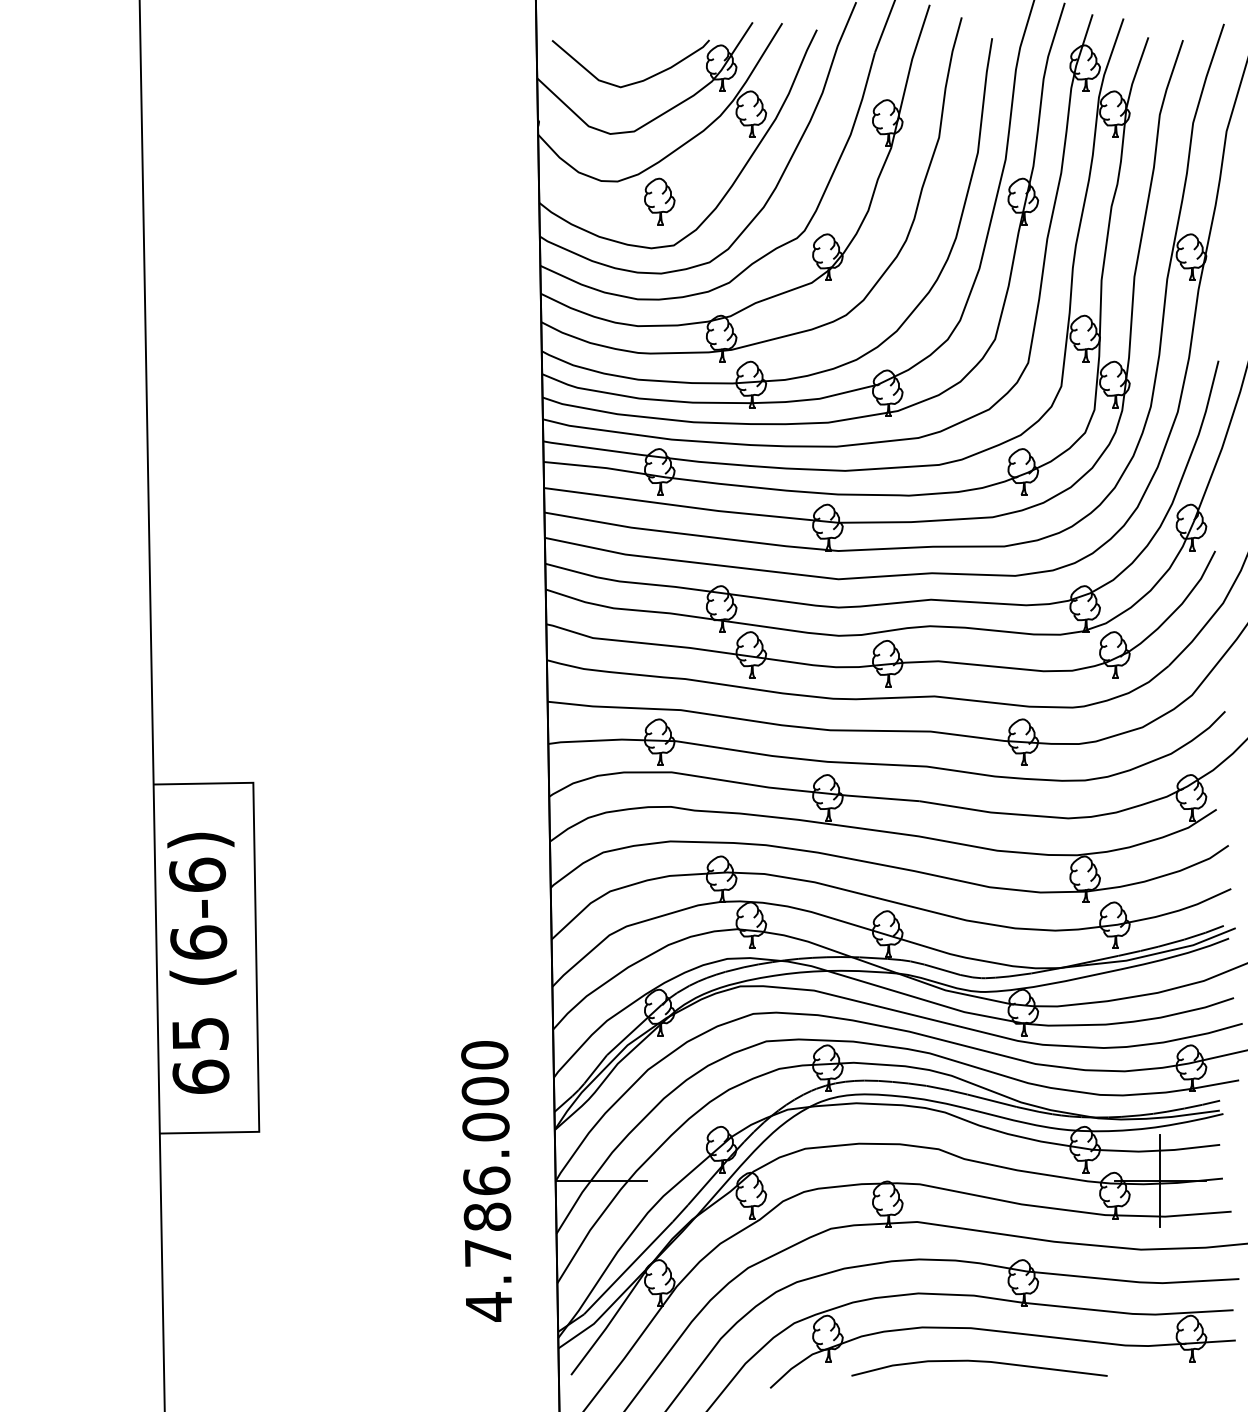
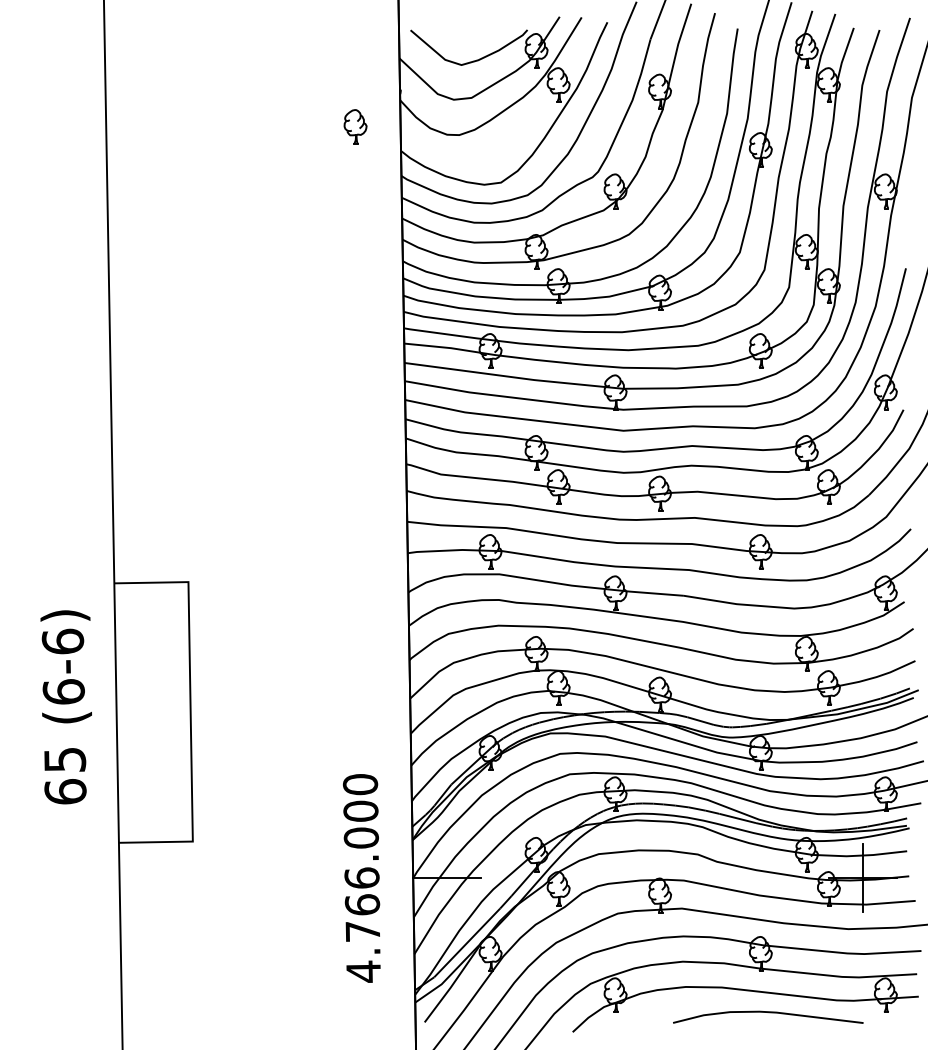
part: (659, 200) -> (355, 126), moved
text: (200, 963) -> (65, 707), moved
text: (487, 1216) -> (362, 904), 4.786.000 -> 4.766.000
curve: (979, 1363) -> (768, 1013), moved

